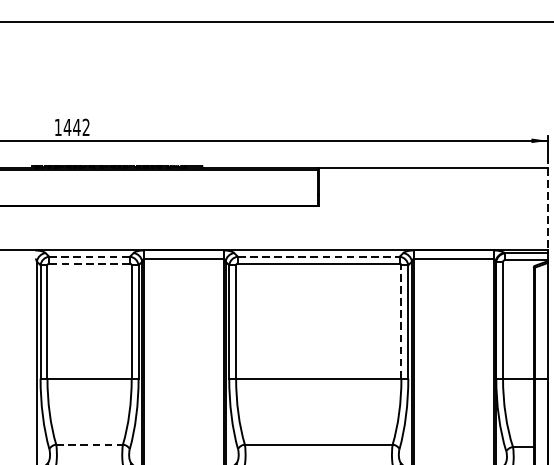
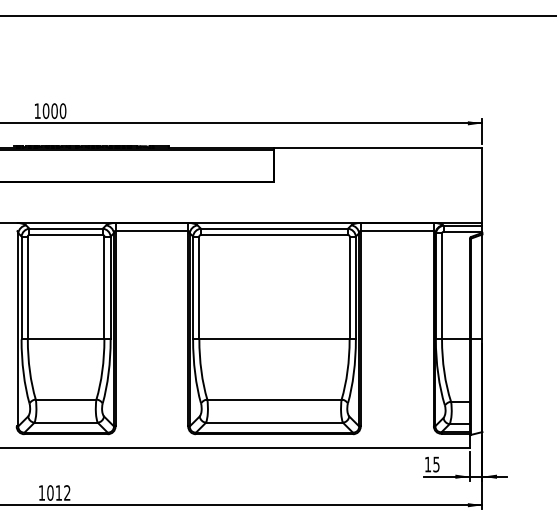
text: (76, 127) -> (54, 111), 1442 -> 1000
line: (547, 209) -> (482, 185), dashed -> solid
line: (90, 256) -> (66, 228), dashed -> solid
line: (318, 256) -> (274, 228), dashed -> solid
line: (90, 263) -> (66, 234), dashed -> solid
line: (401, 321) -> (349, 287), dashed -> solid
line: (90, 444) -> (66, 399), dashed -> solid

